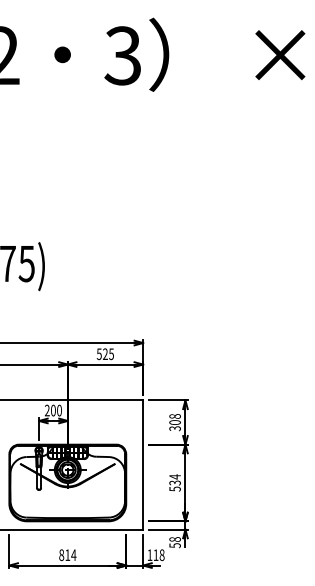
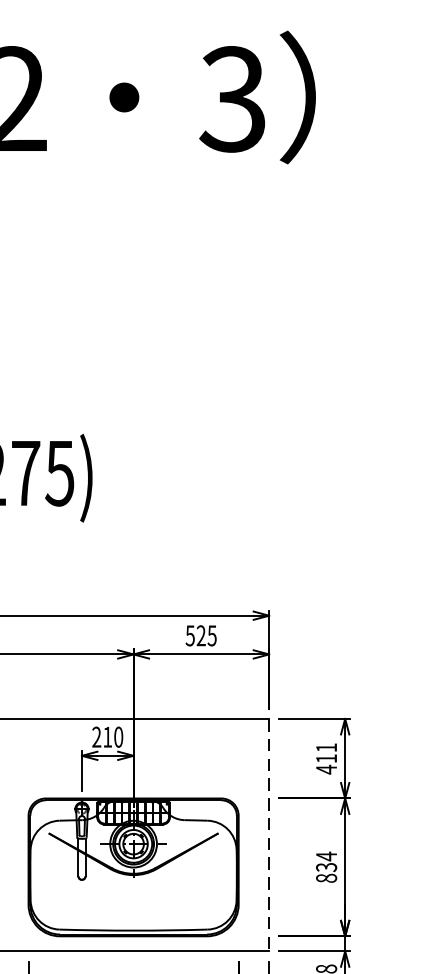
text: (53, 410) -> (107, 737), 200 -> 210
text: (174, 422) -> (325, 758), 308 -> 411
line: (143, 465) -> (269, 835), solid -> dashed
text: (174, 488) -> (325, 877), 534 -> 834

